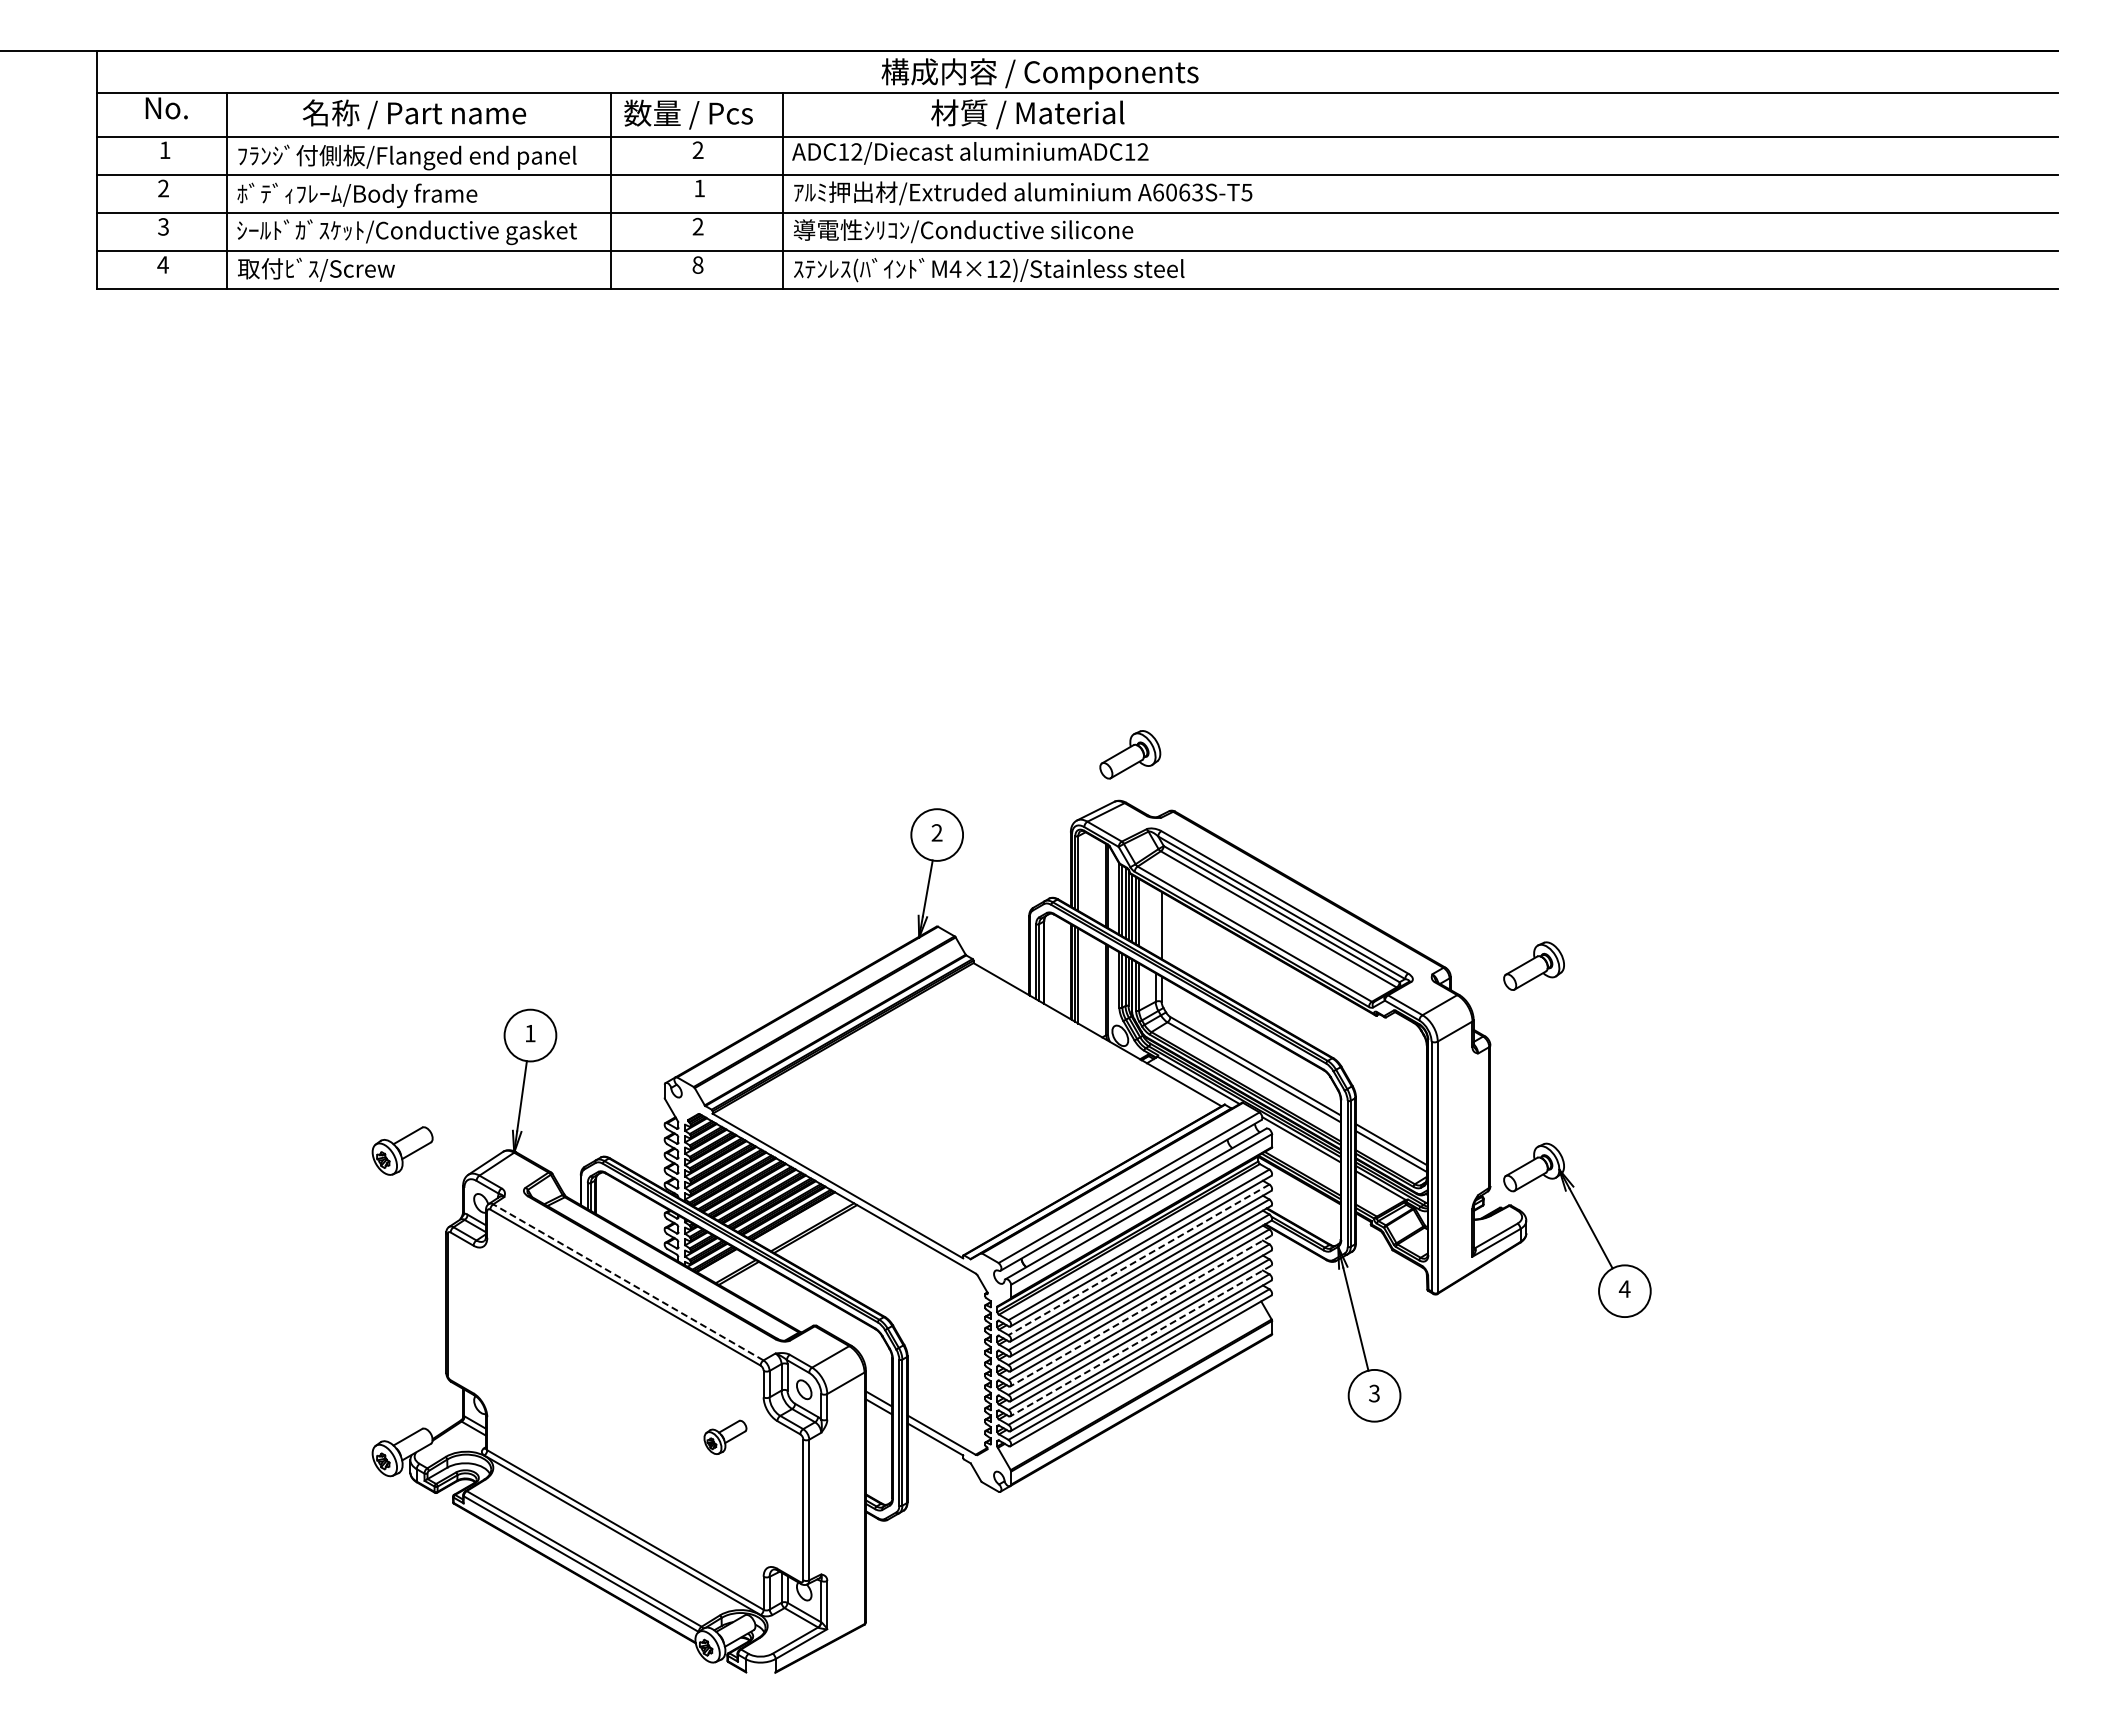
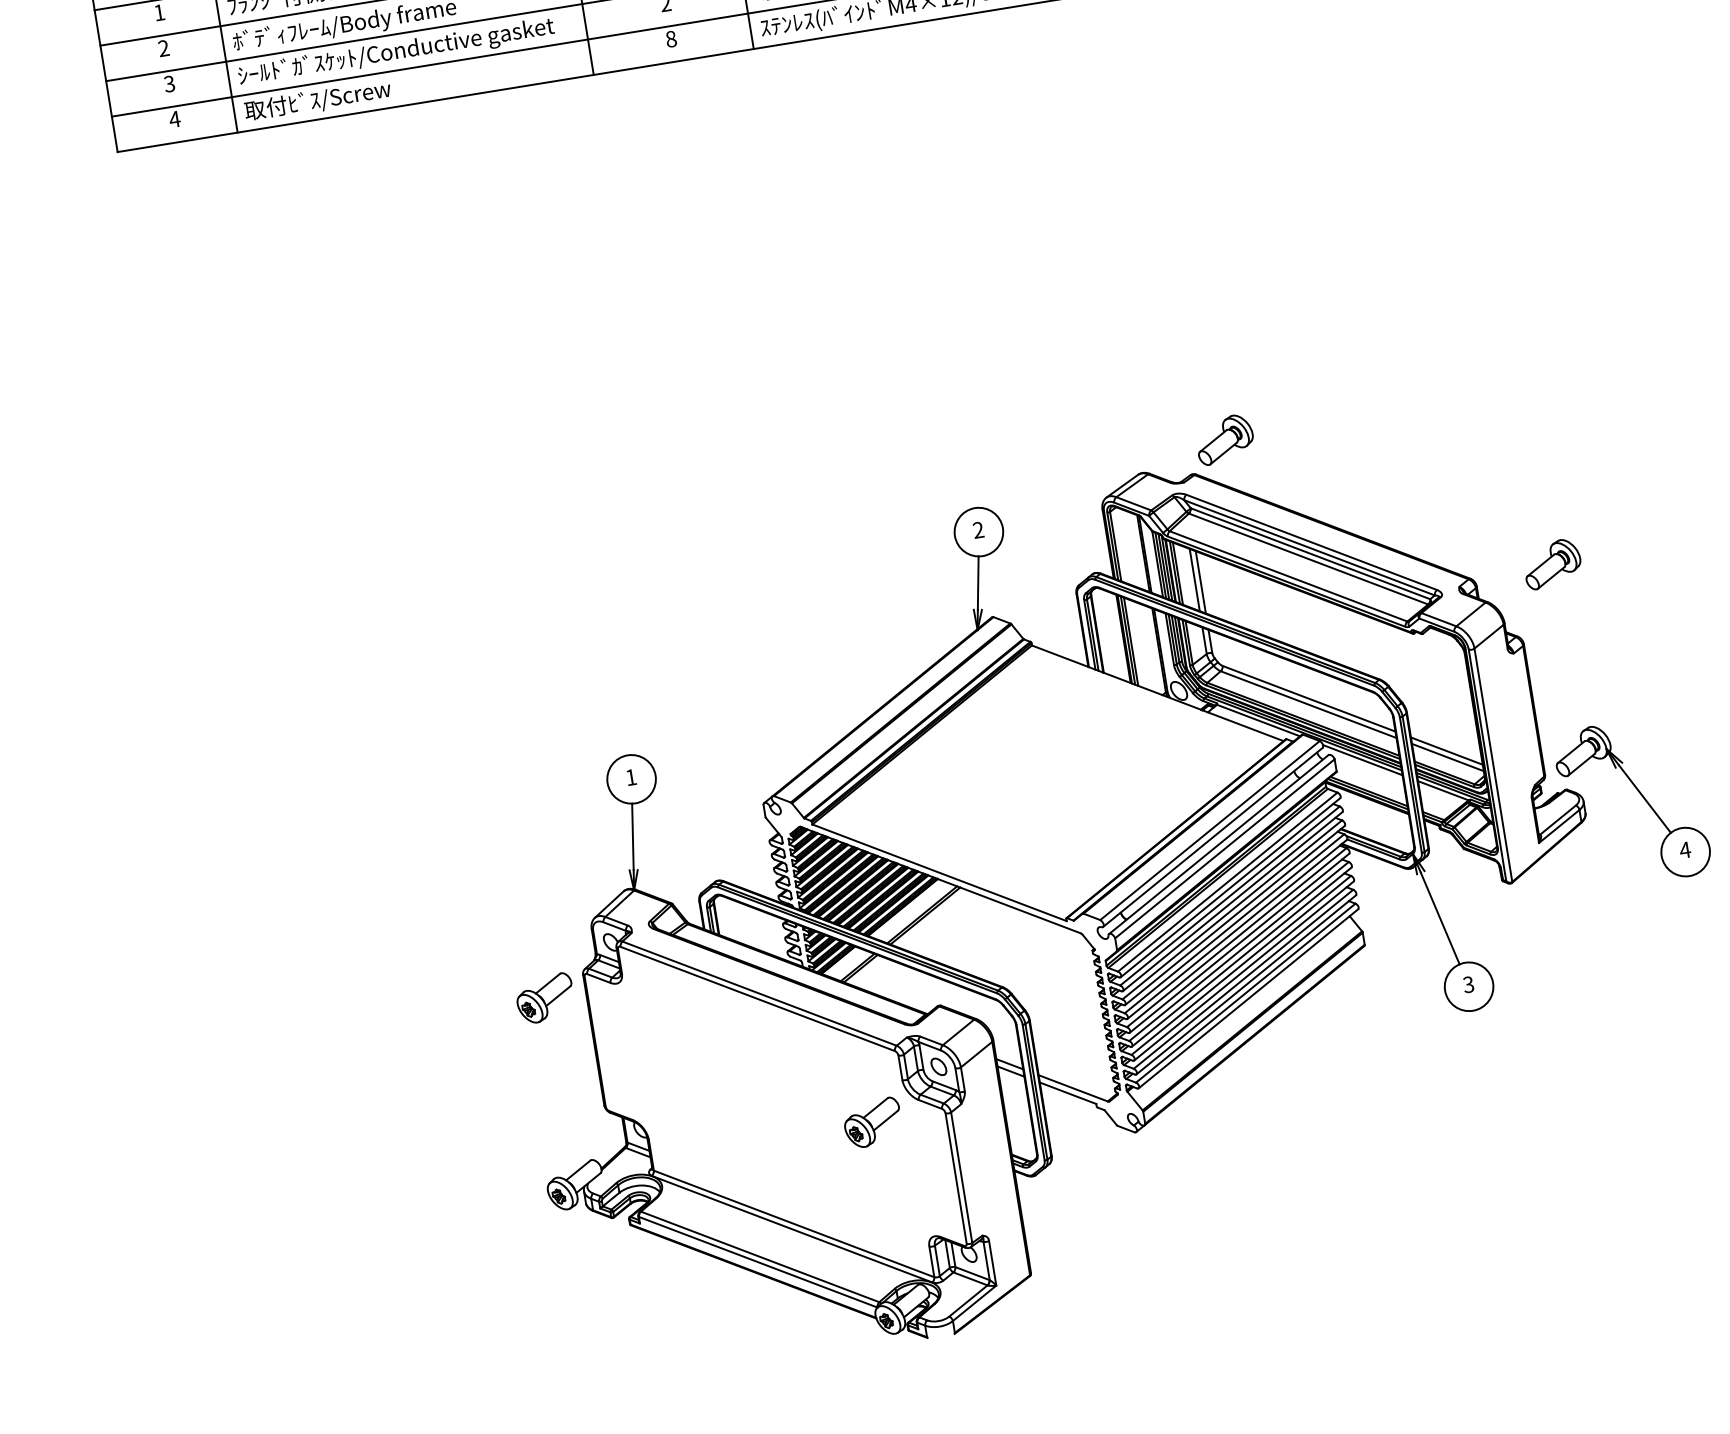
part: (1130, 754) -> (1225, 439), moved
line: (1155, 921) -> (1194, 579), added
part: (402, 1150) -> (545, 998), moved
line: (1138, 1259) -> (1229, 895), dashed -> solid
line: (627, 1282) -> (758, 993), dashed -> solid
line: (1140, 1311) -> (1239, 943), dashed -> solid
line: (1140, 1340) -> (1243, 970), dashed -> solid
part: (725, 1437) -> (873, 1123), size x1.43

